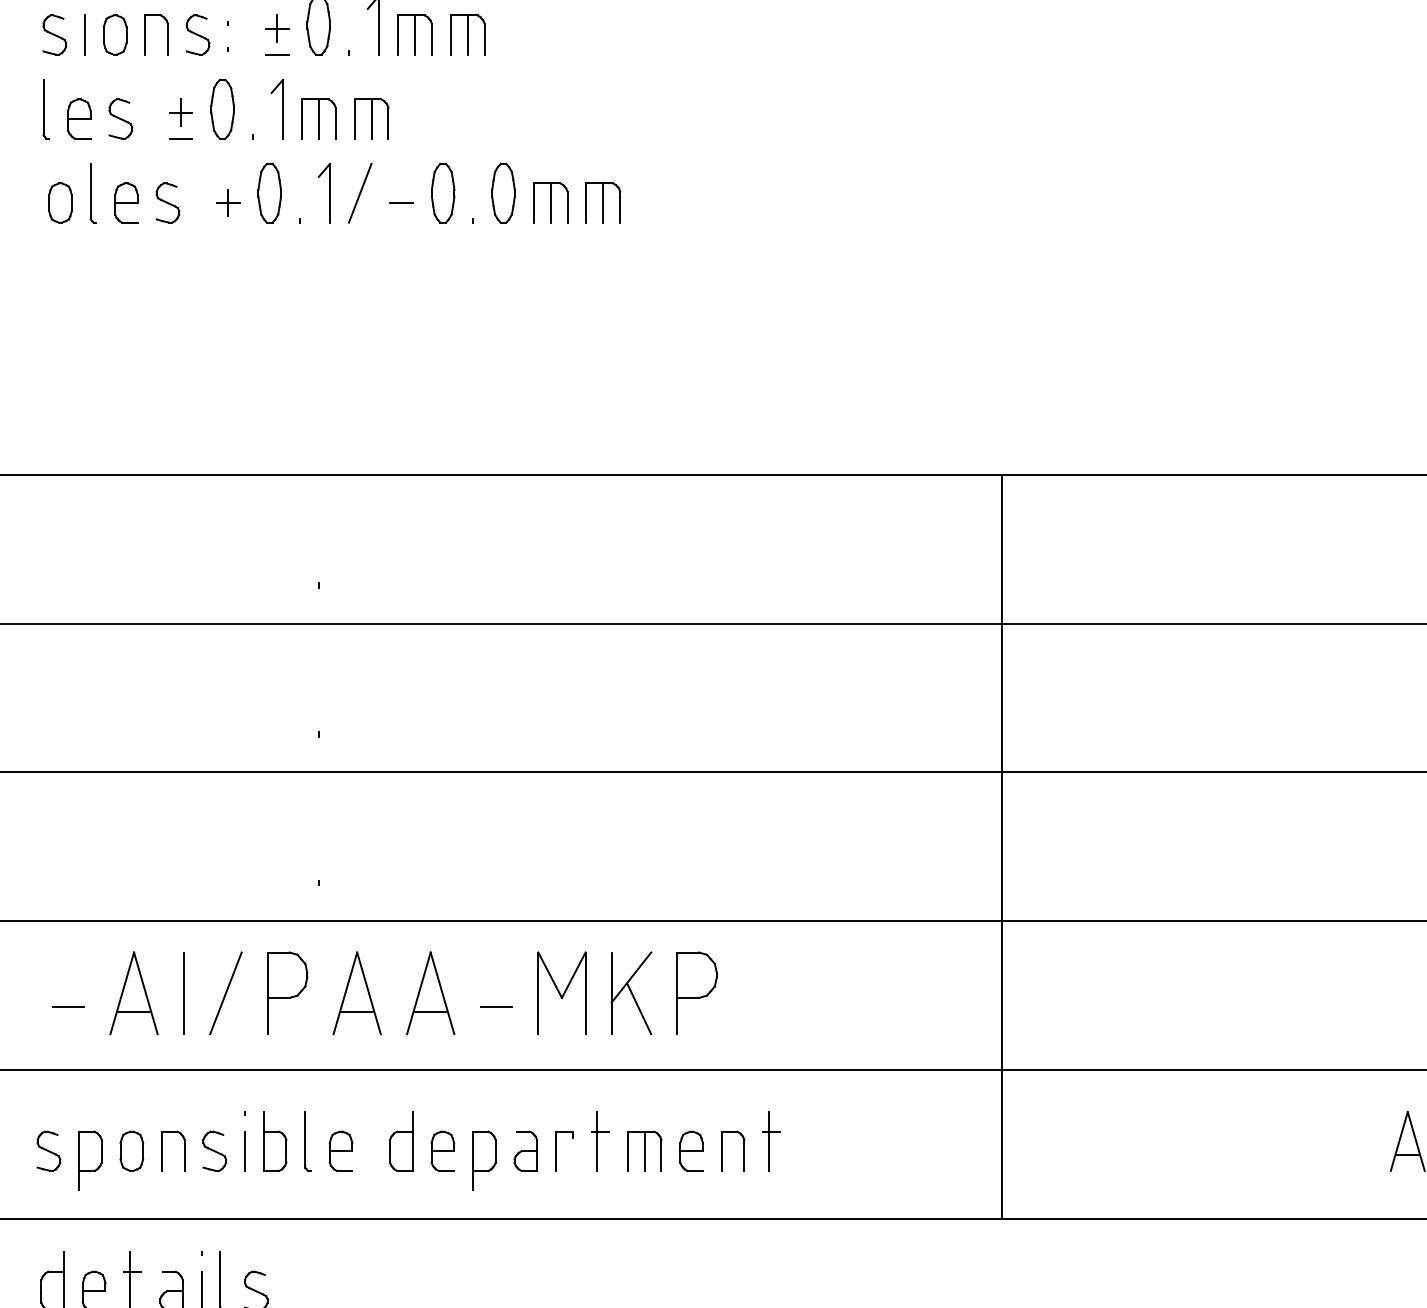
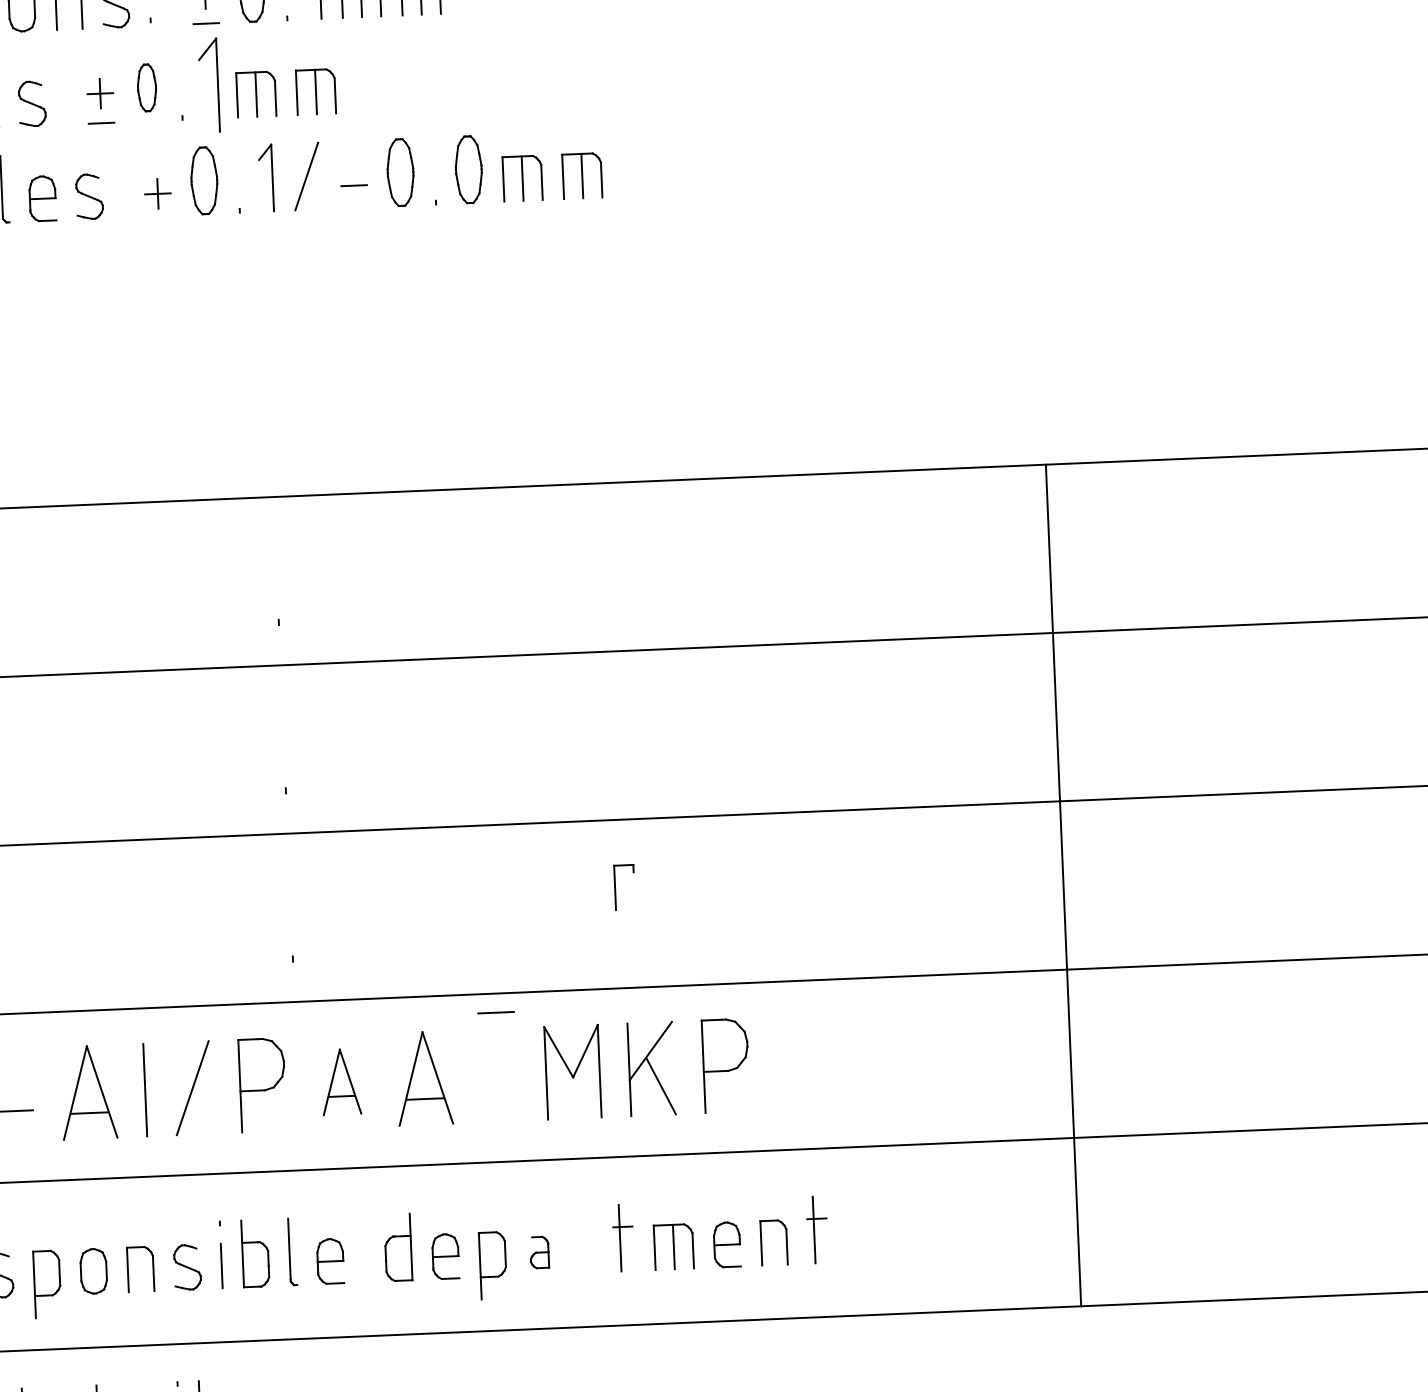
part: (222, 108) -> (146, 87), size x0.7
part: (276, 108) -> (207, 84), size x1.4
part: (356, 993) -> (340, 1082), size x0.7
line: (496, 1006) -> (496, 1012), moved
part: (525, 1150) -> (539, 1251), size x0.7
part: (556, 1151) -> (615, 888), moved

